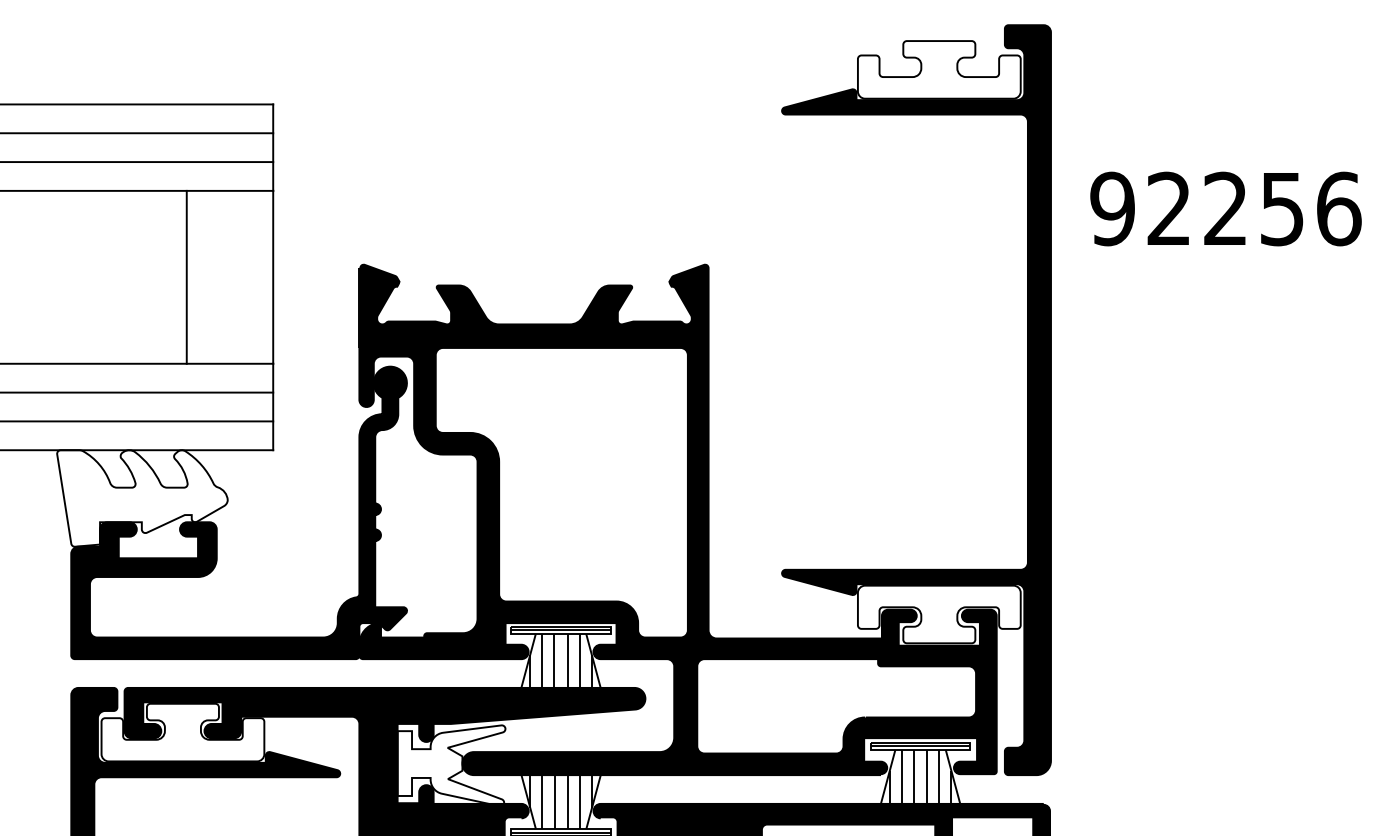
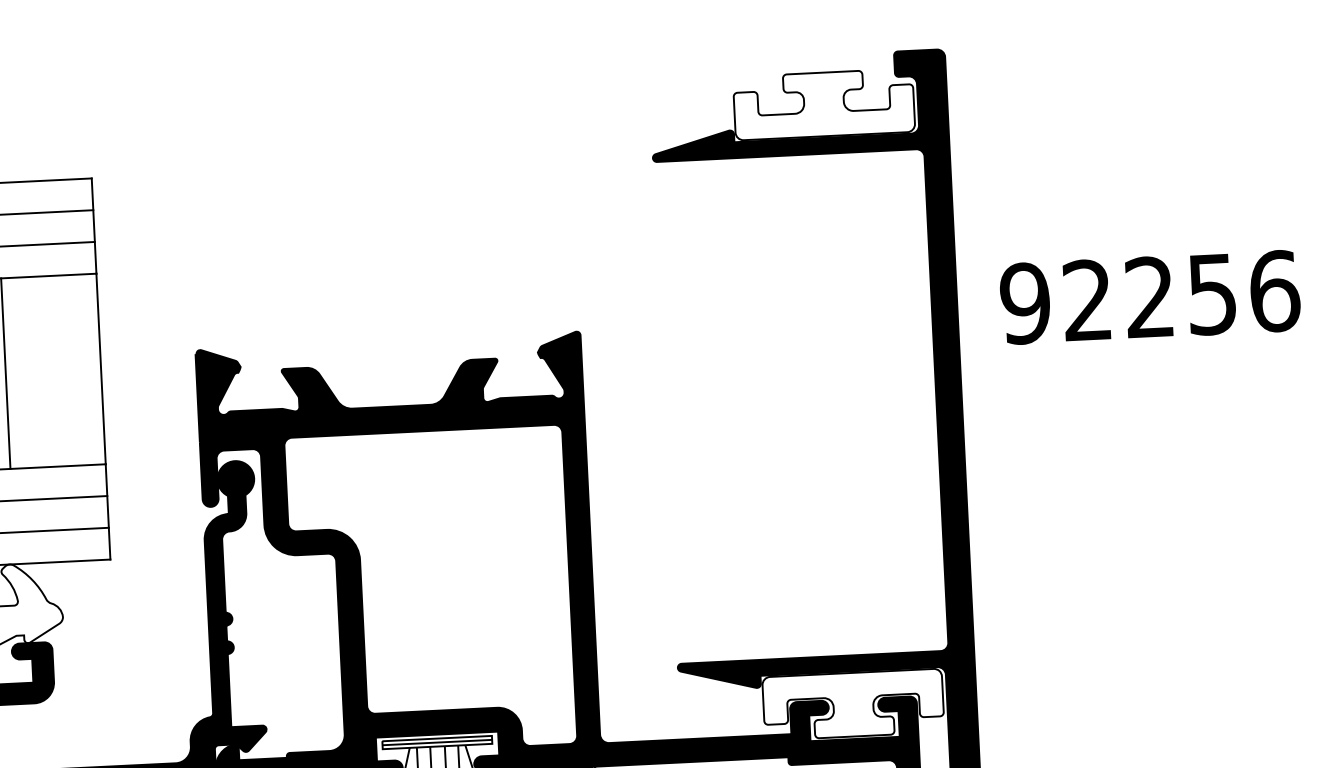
text: (1225, 208) -> (1149, 296), moved

